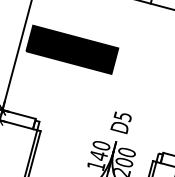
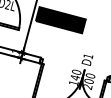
text: (123, 116) -> (88, 56), D5 -> D1

